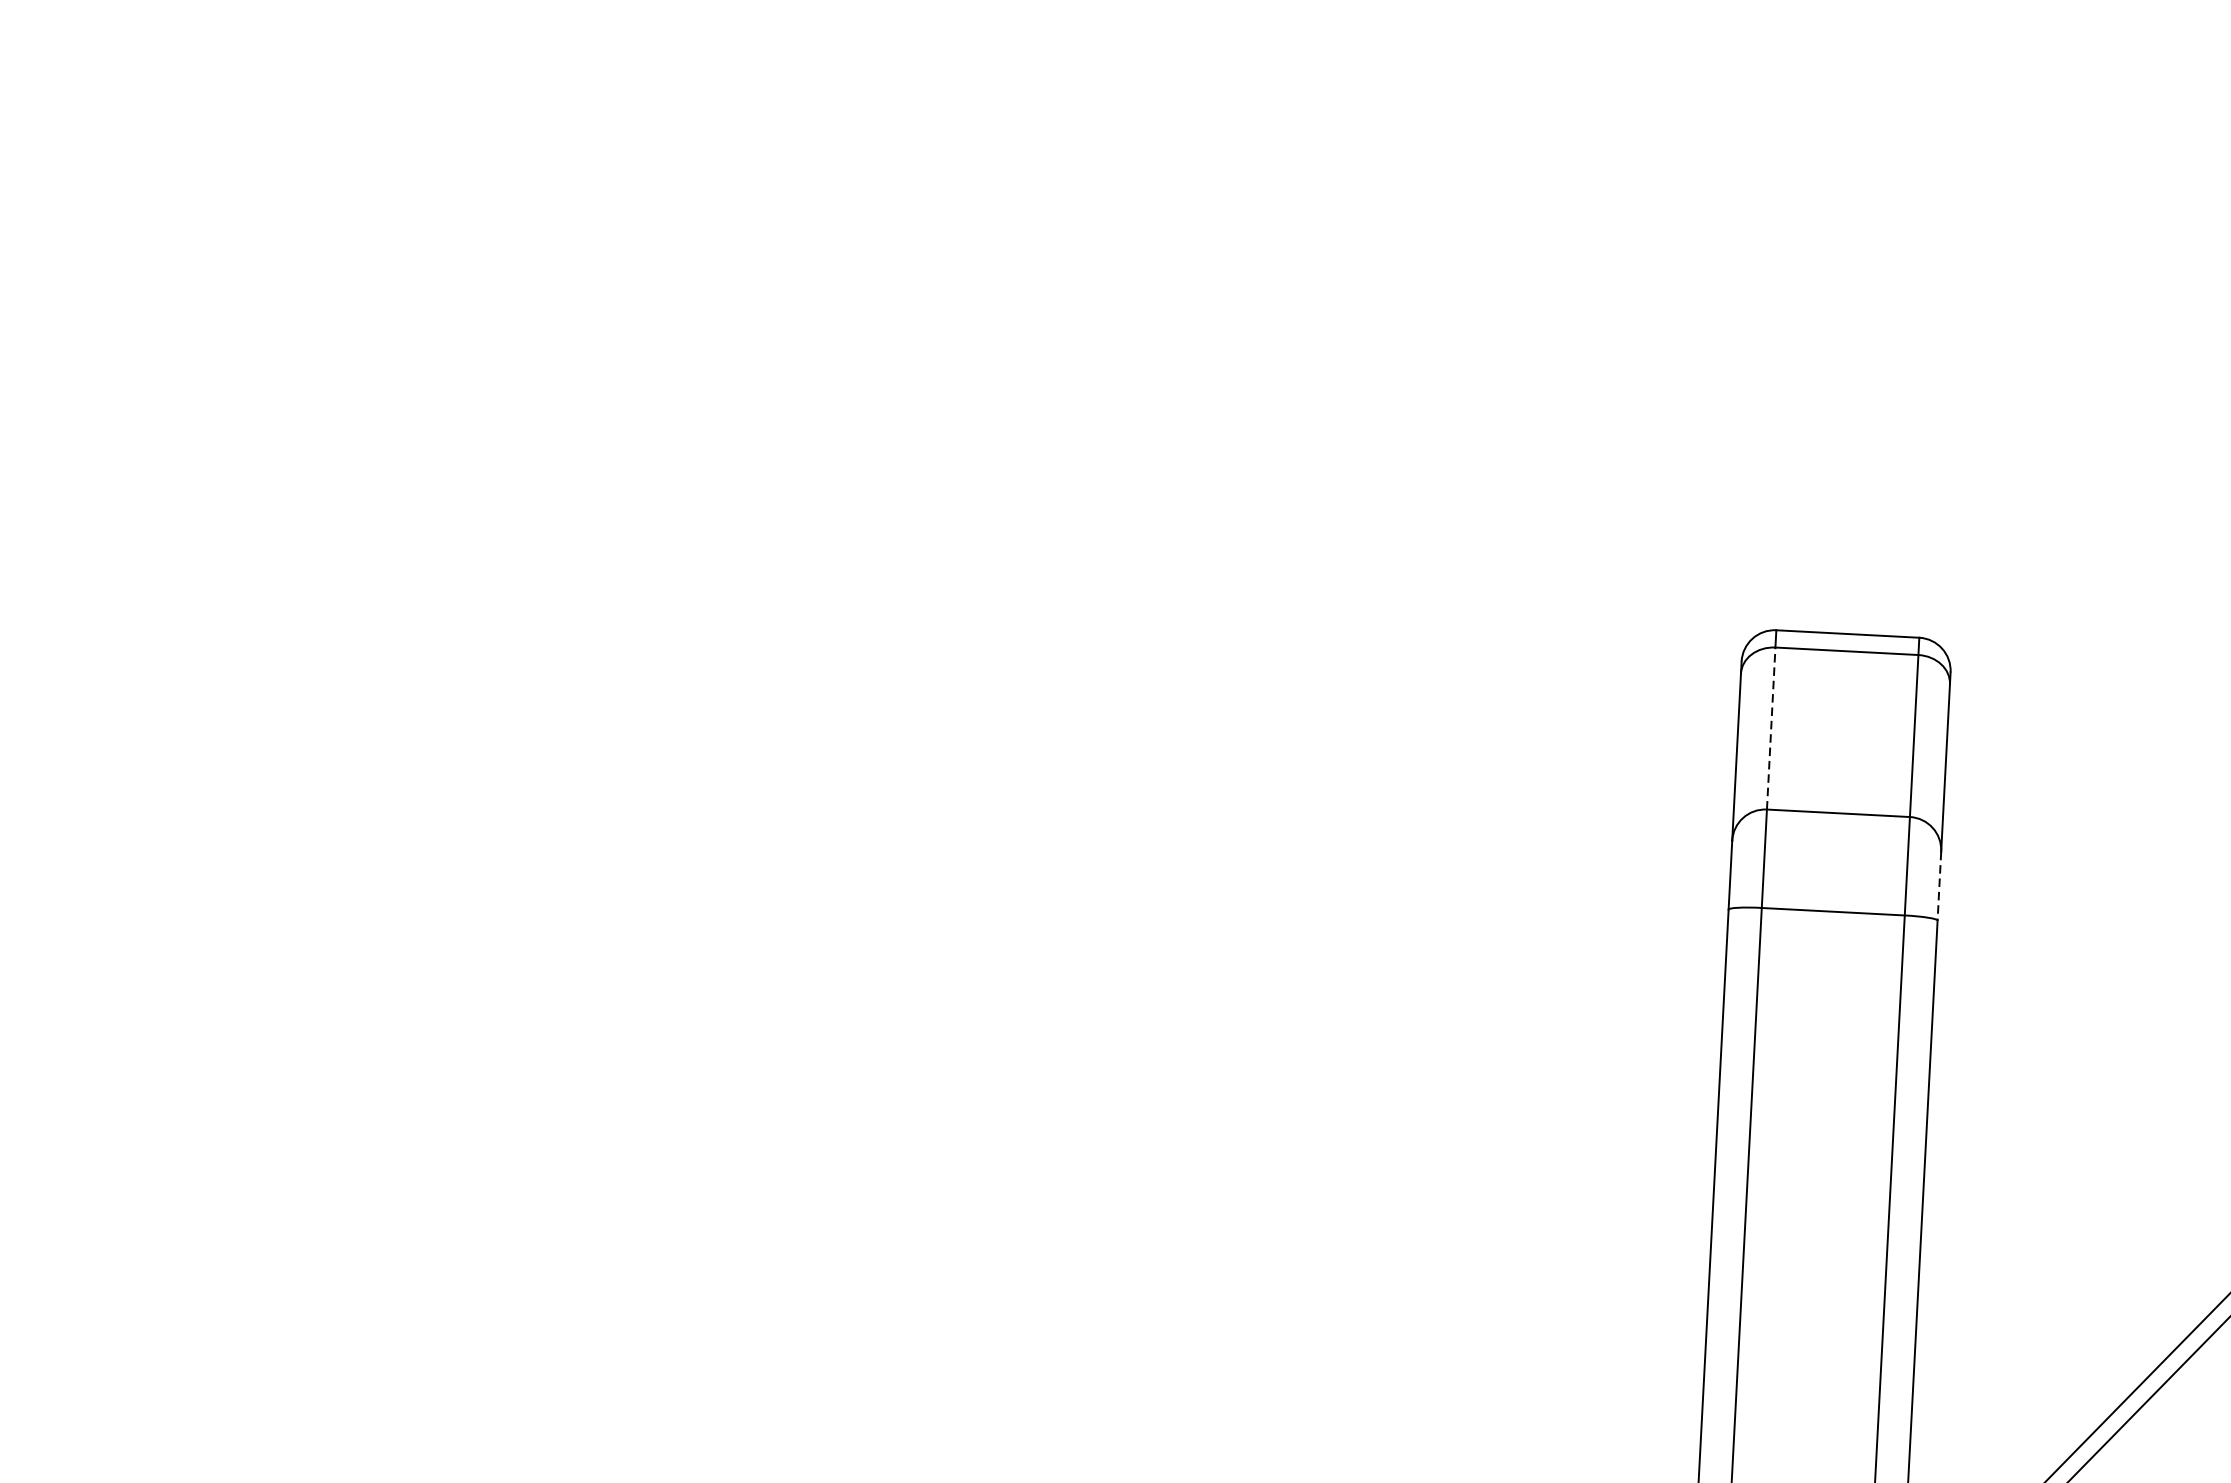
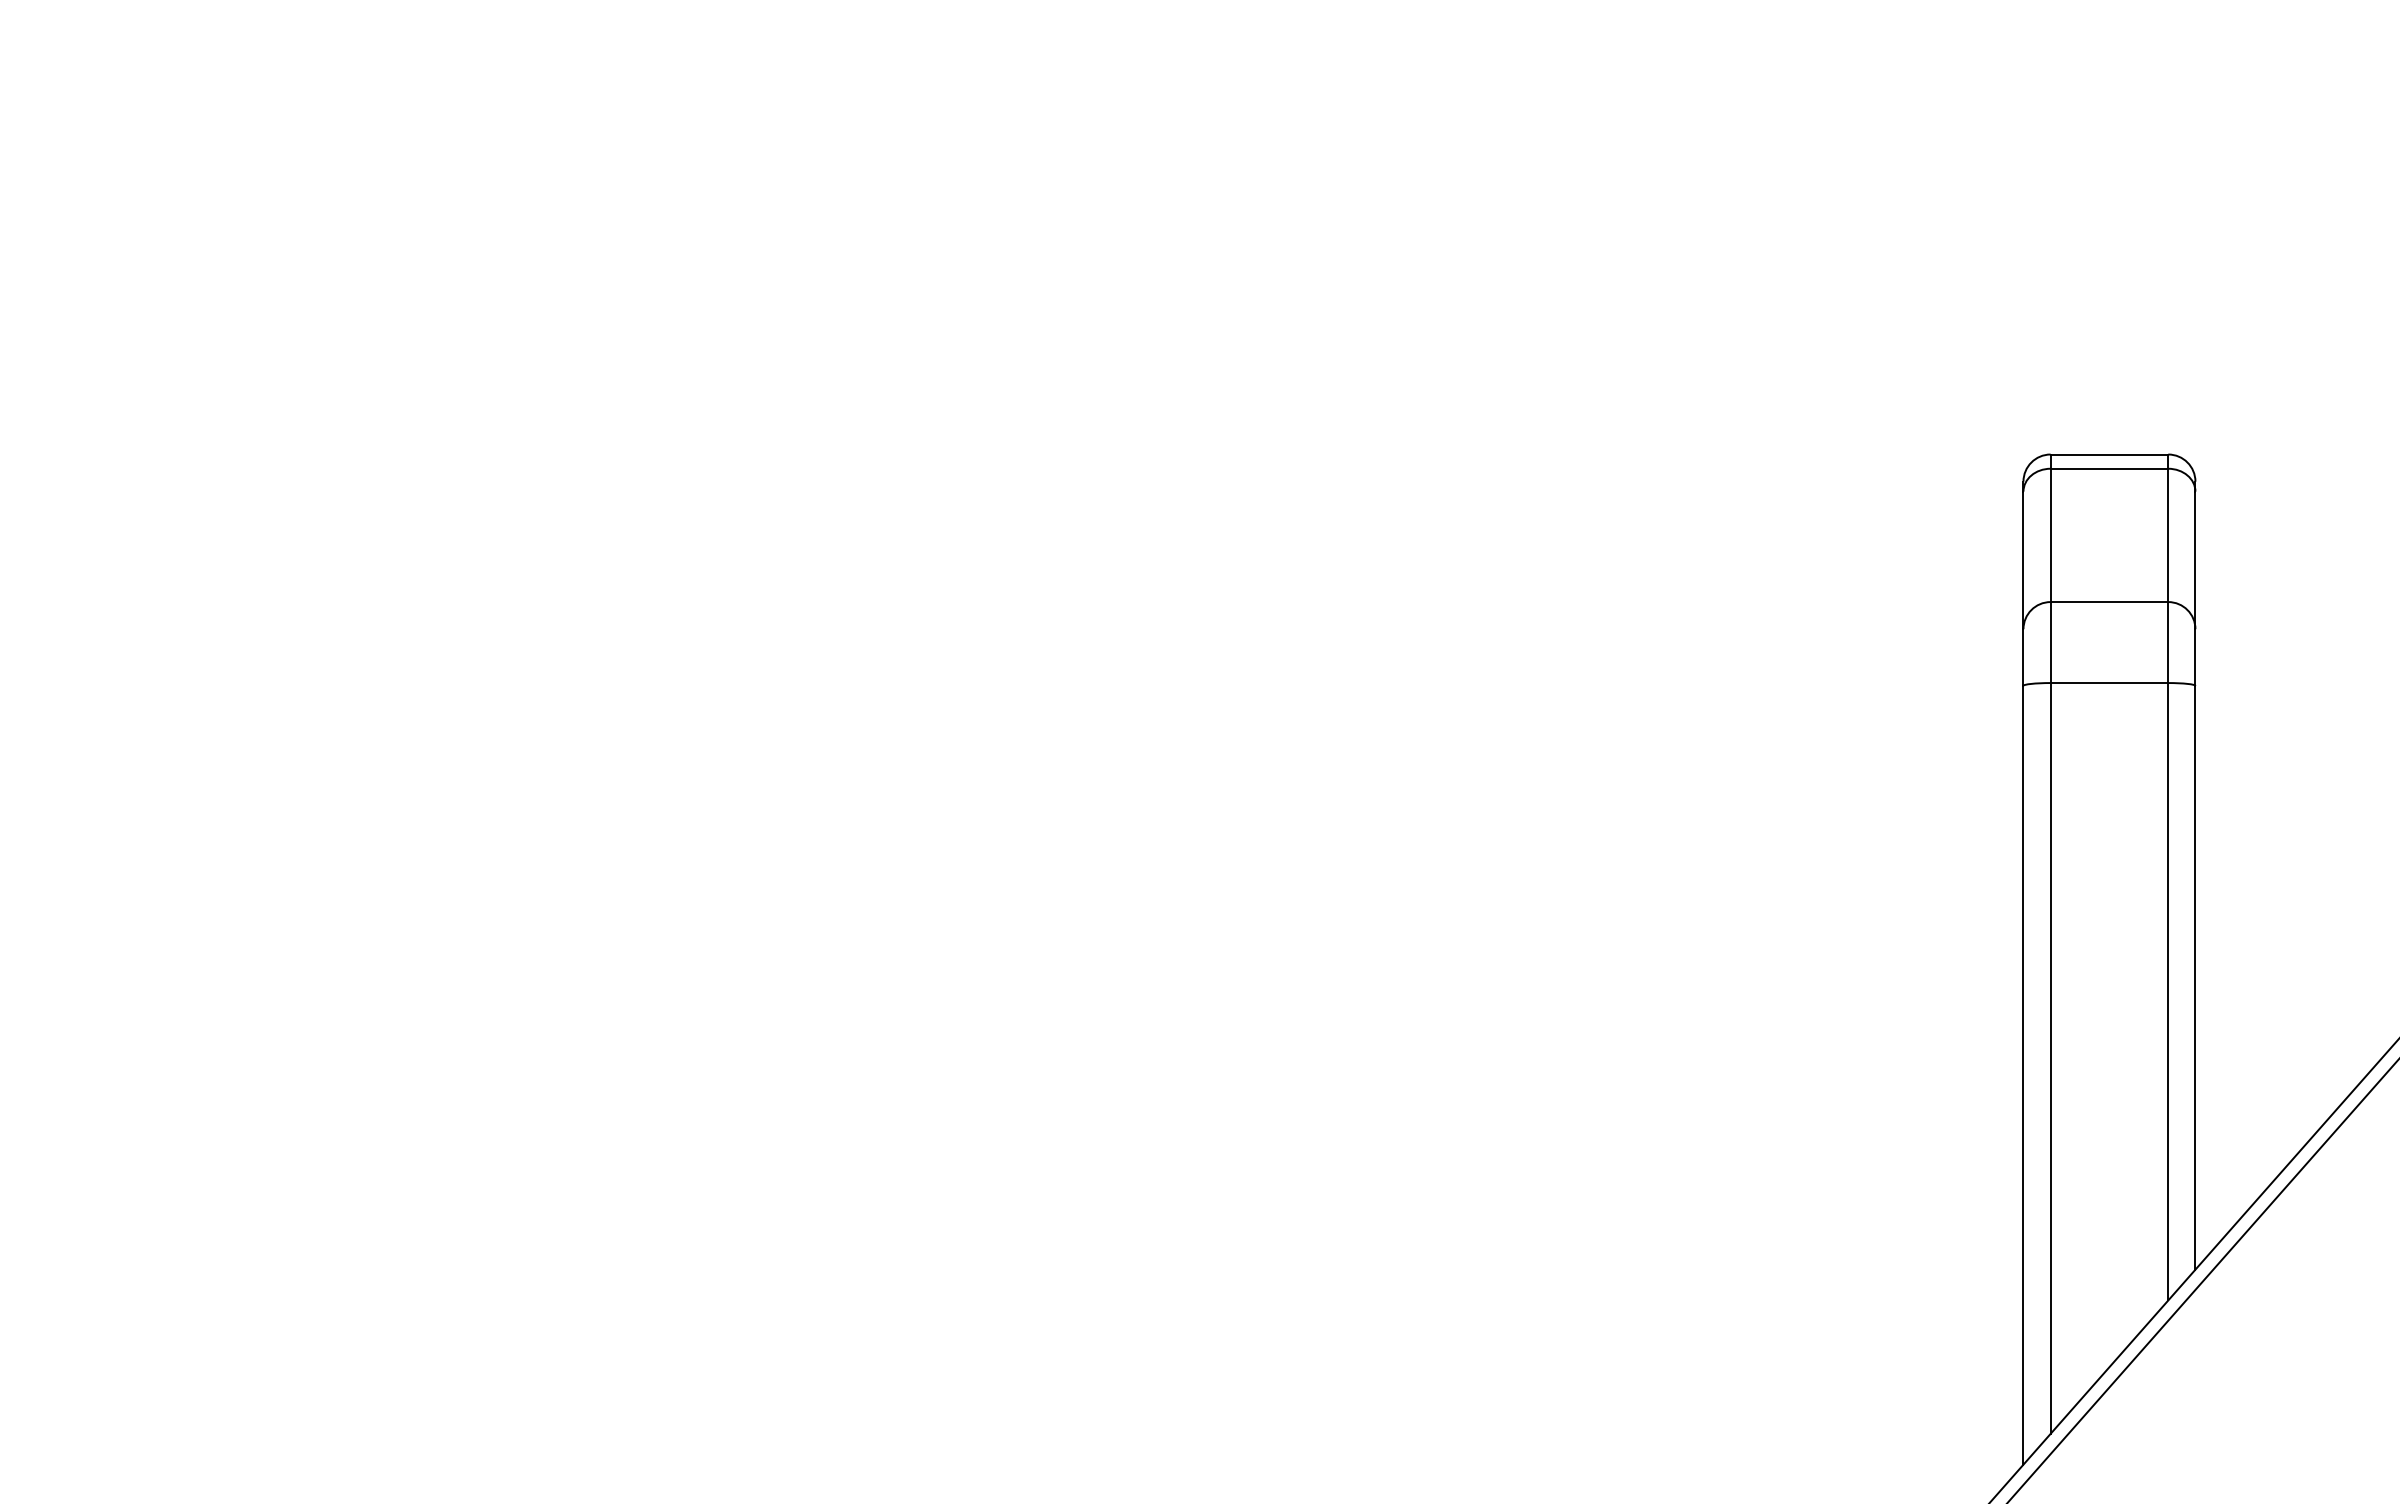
line: (1771, 728) -> (2050, 535), dashed -> solid
line: (1939, 887) -> (2195, 658), dashed -> solid

